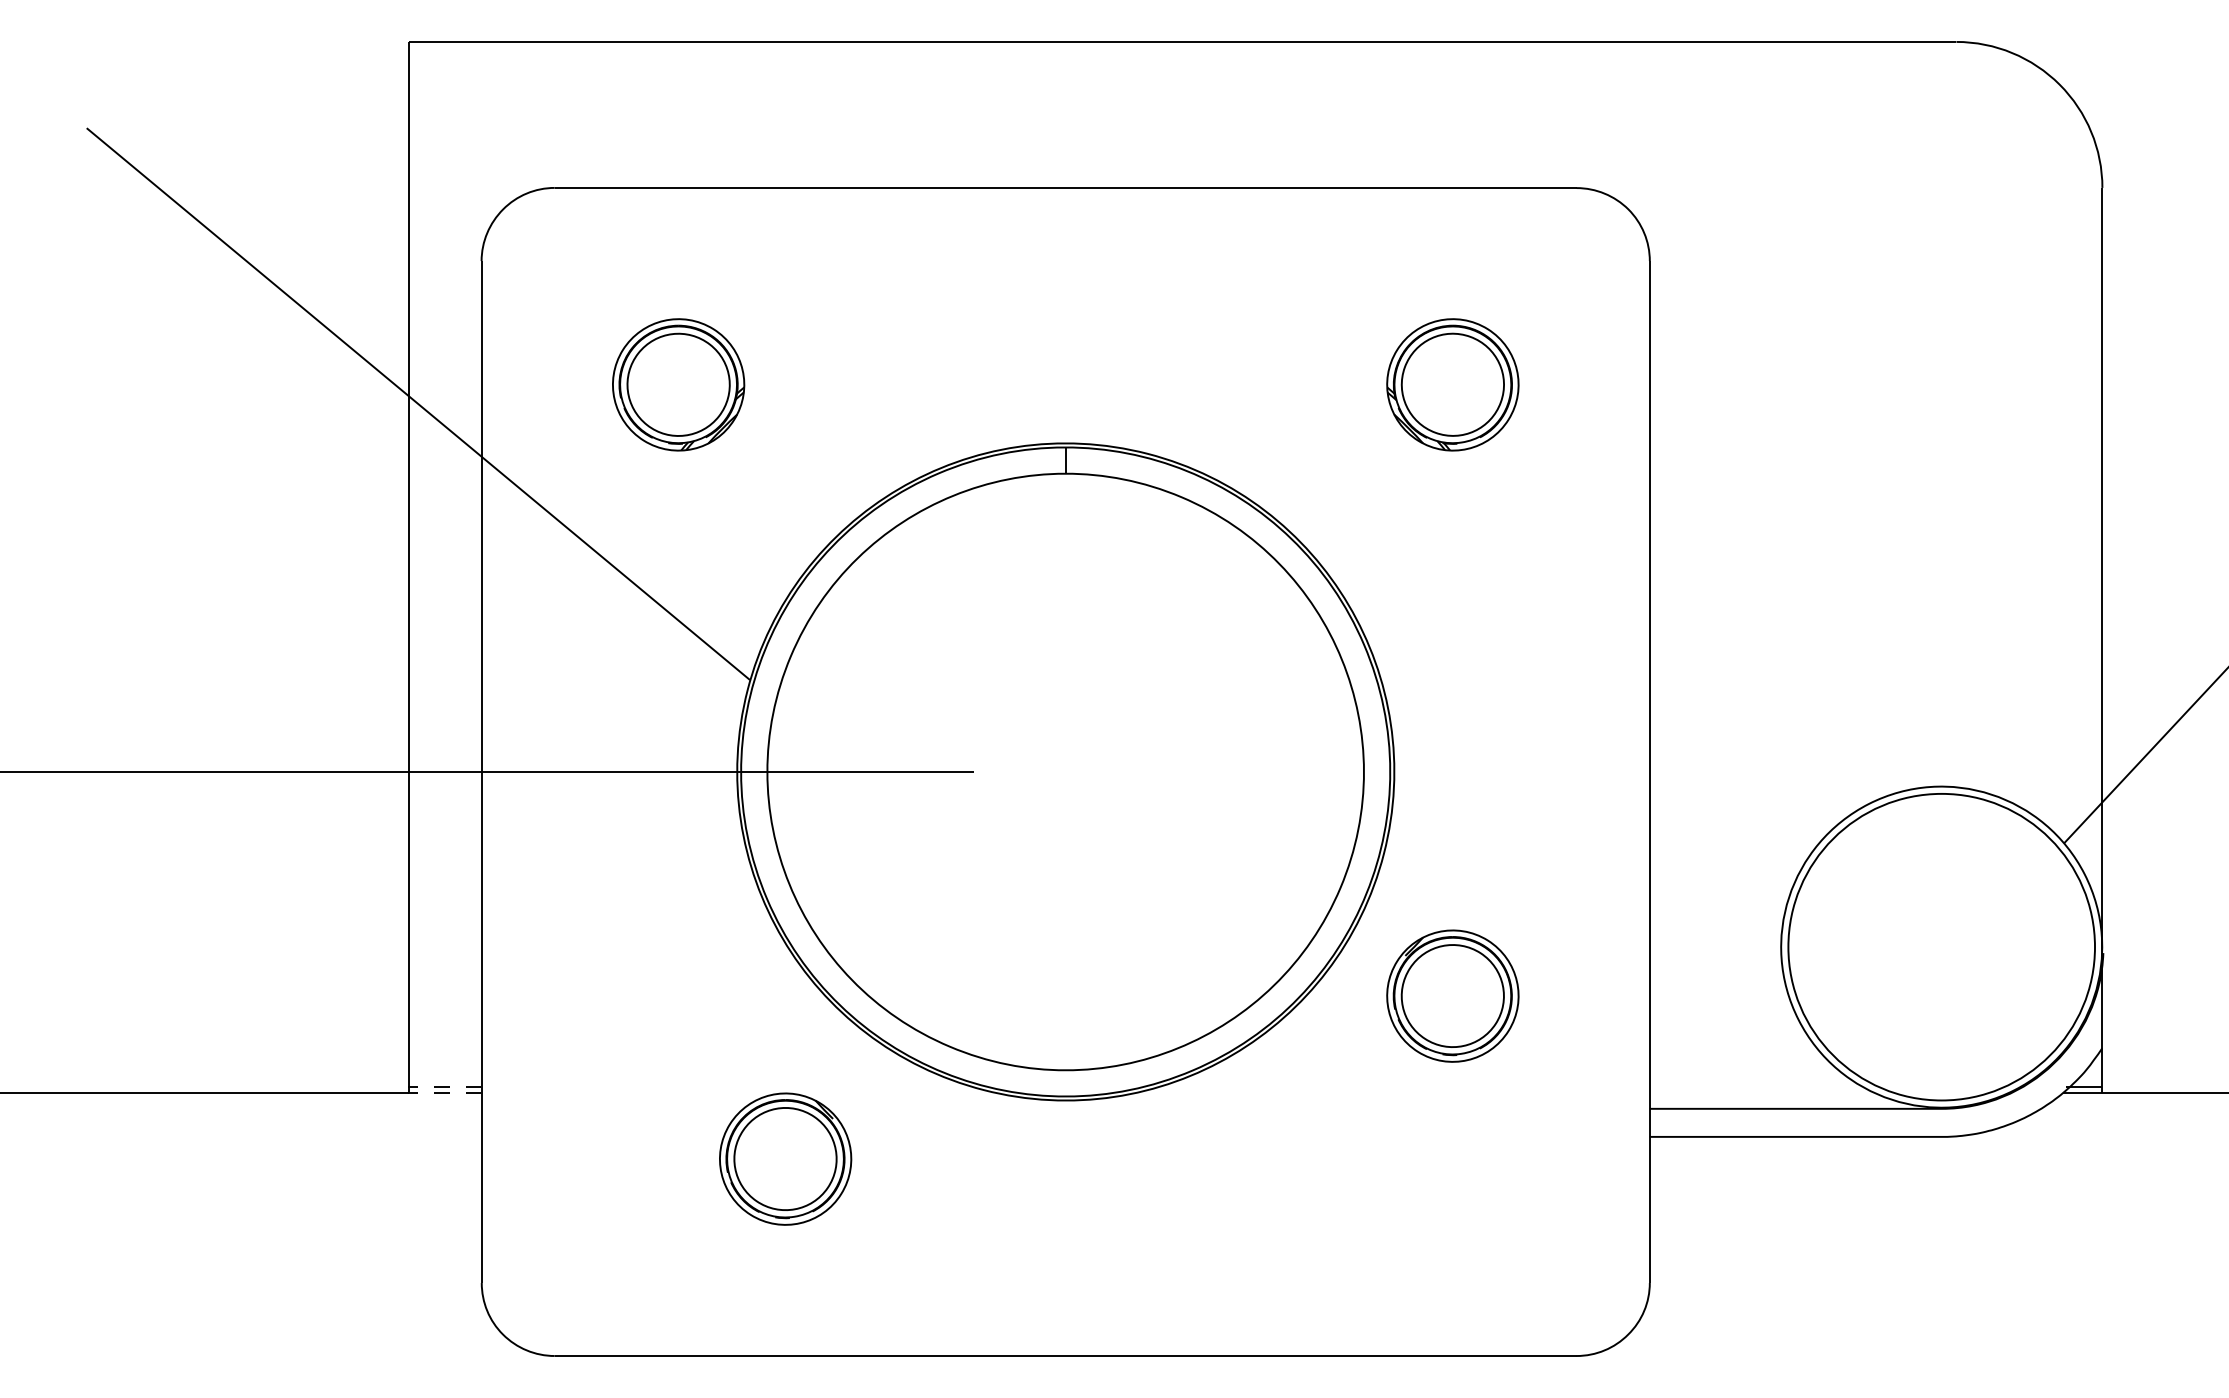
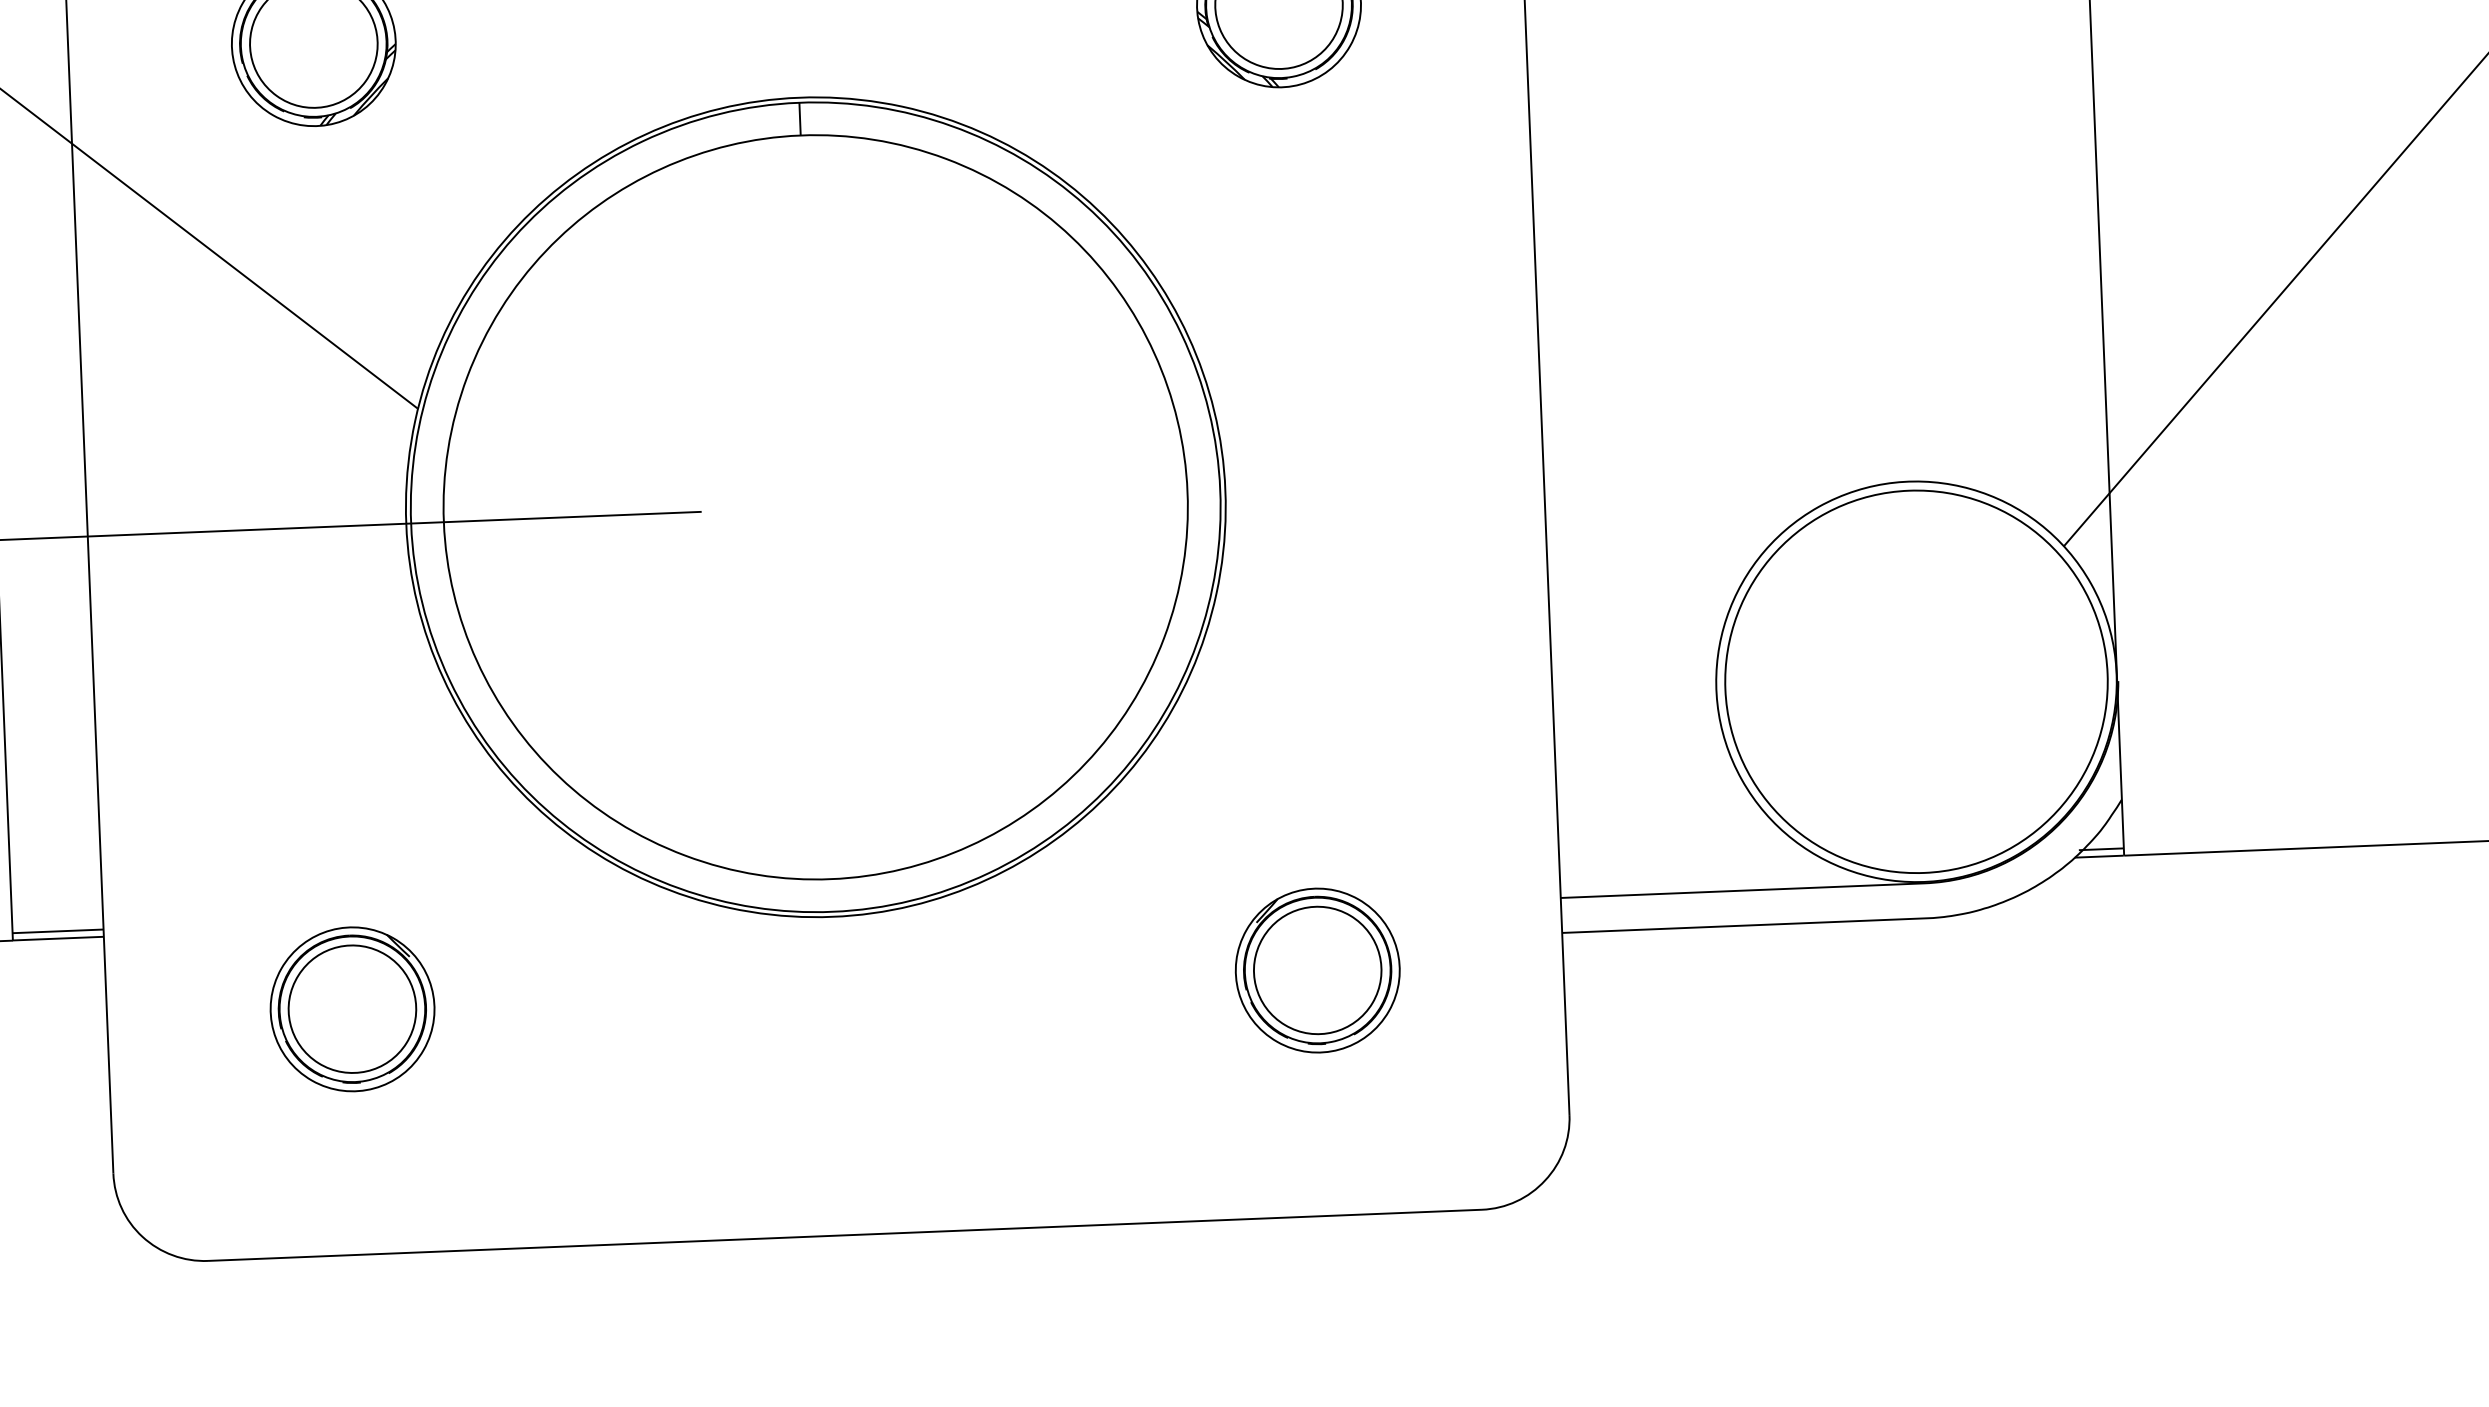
part: (1452, 995) -> (1317, 969), moved
line: (444, 1087) -> (57, 931), dashed -> solid
line: (444, 1093) -> (57, 939), dashed -> solid
part: (785, 1158) -> (352, 1008), moved

